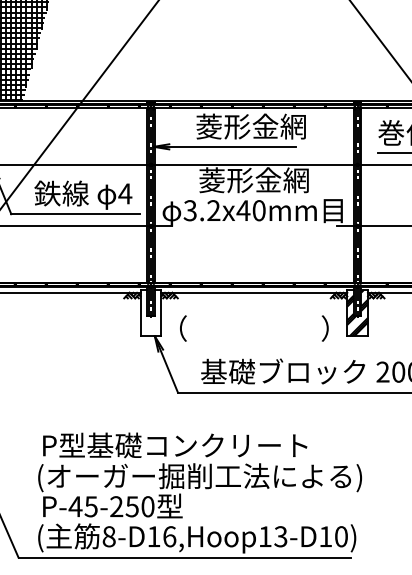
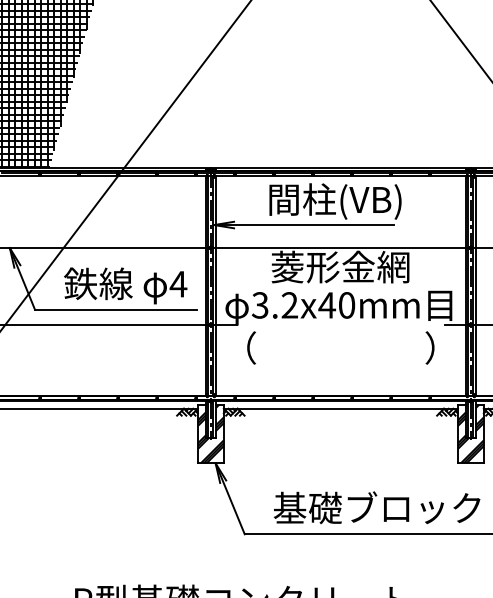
text: (250, 127) -> (336, 200), 菱形金網 -> 間柱(VB)
hatch: (150, 312) -> (210, 433), added
text: (254, 328) -> (341, 347), moved

